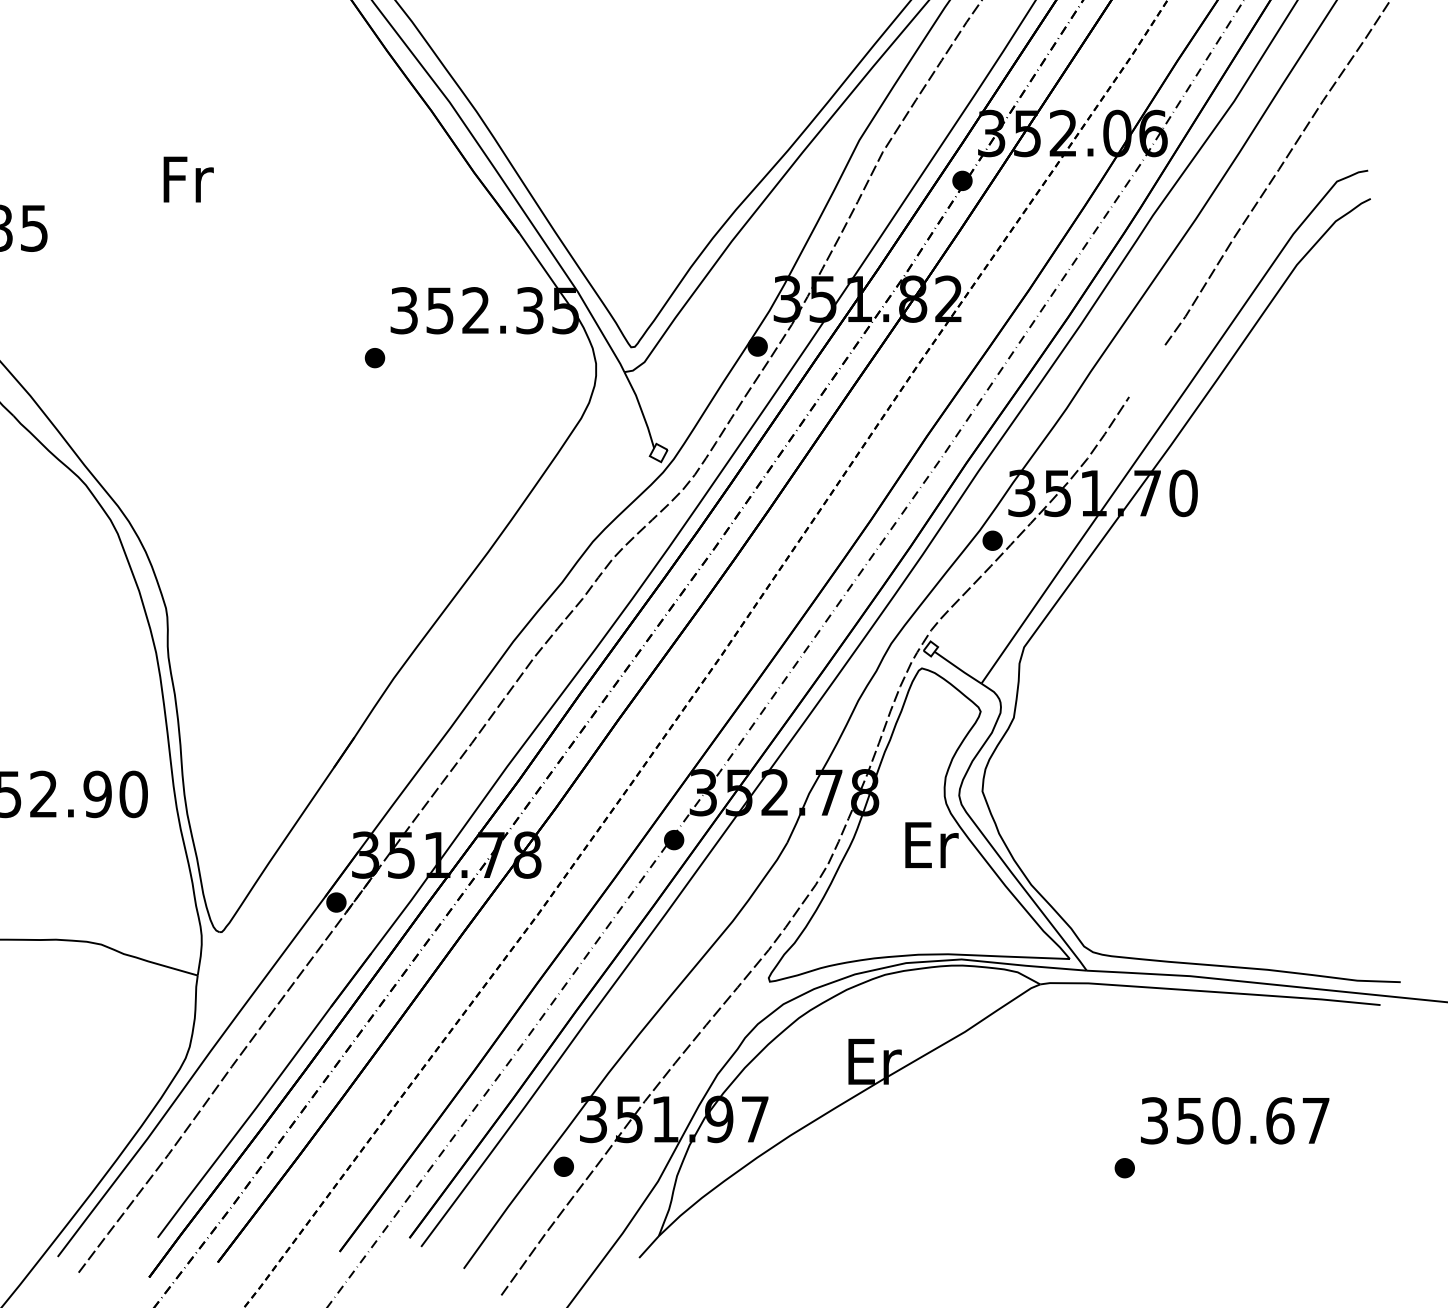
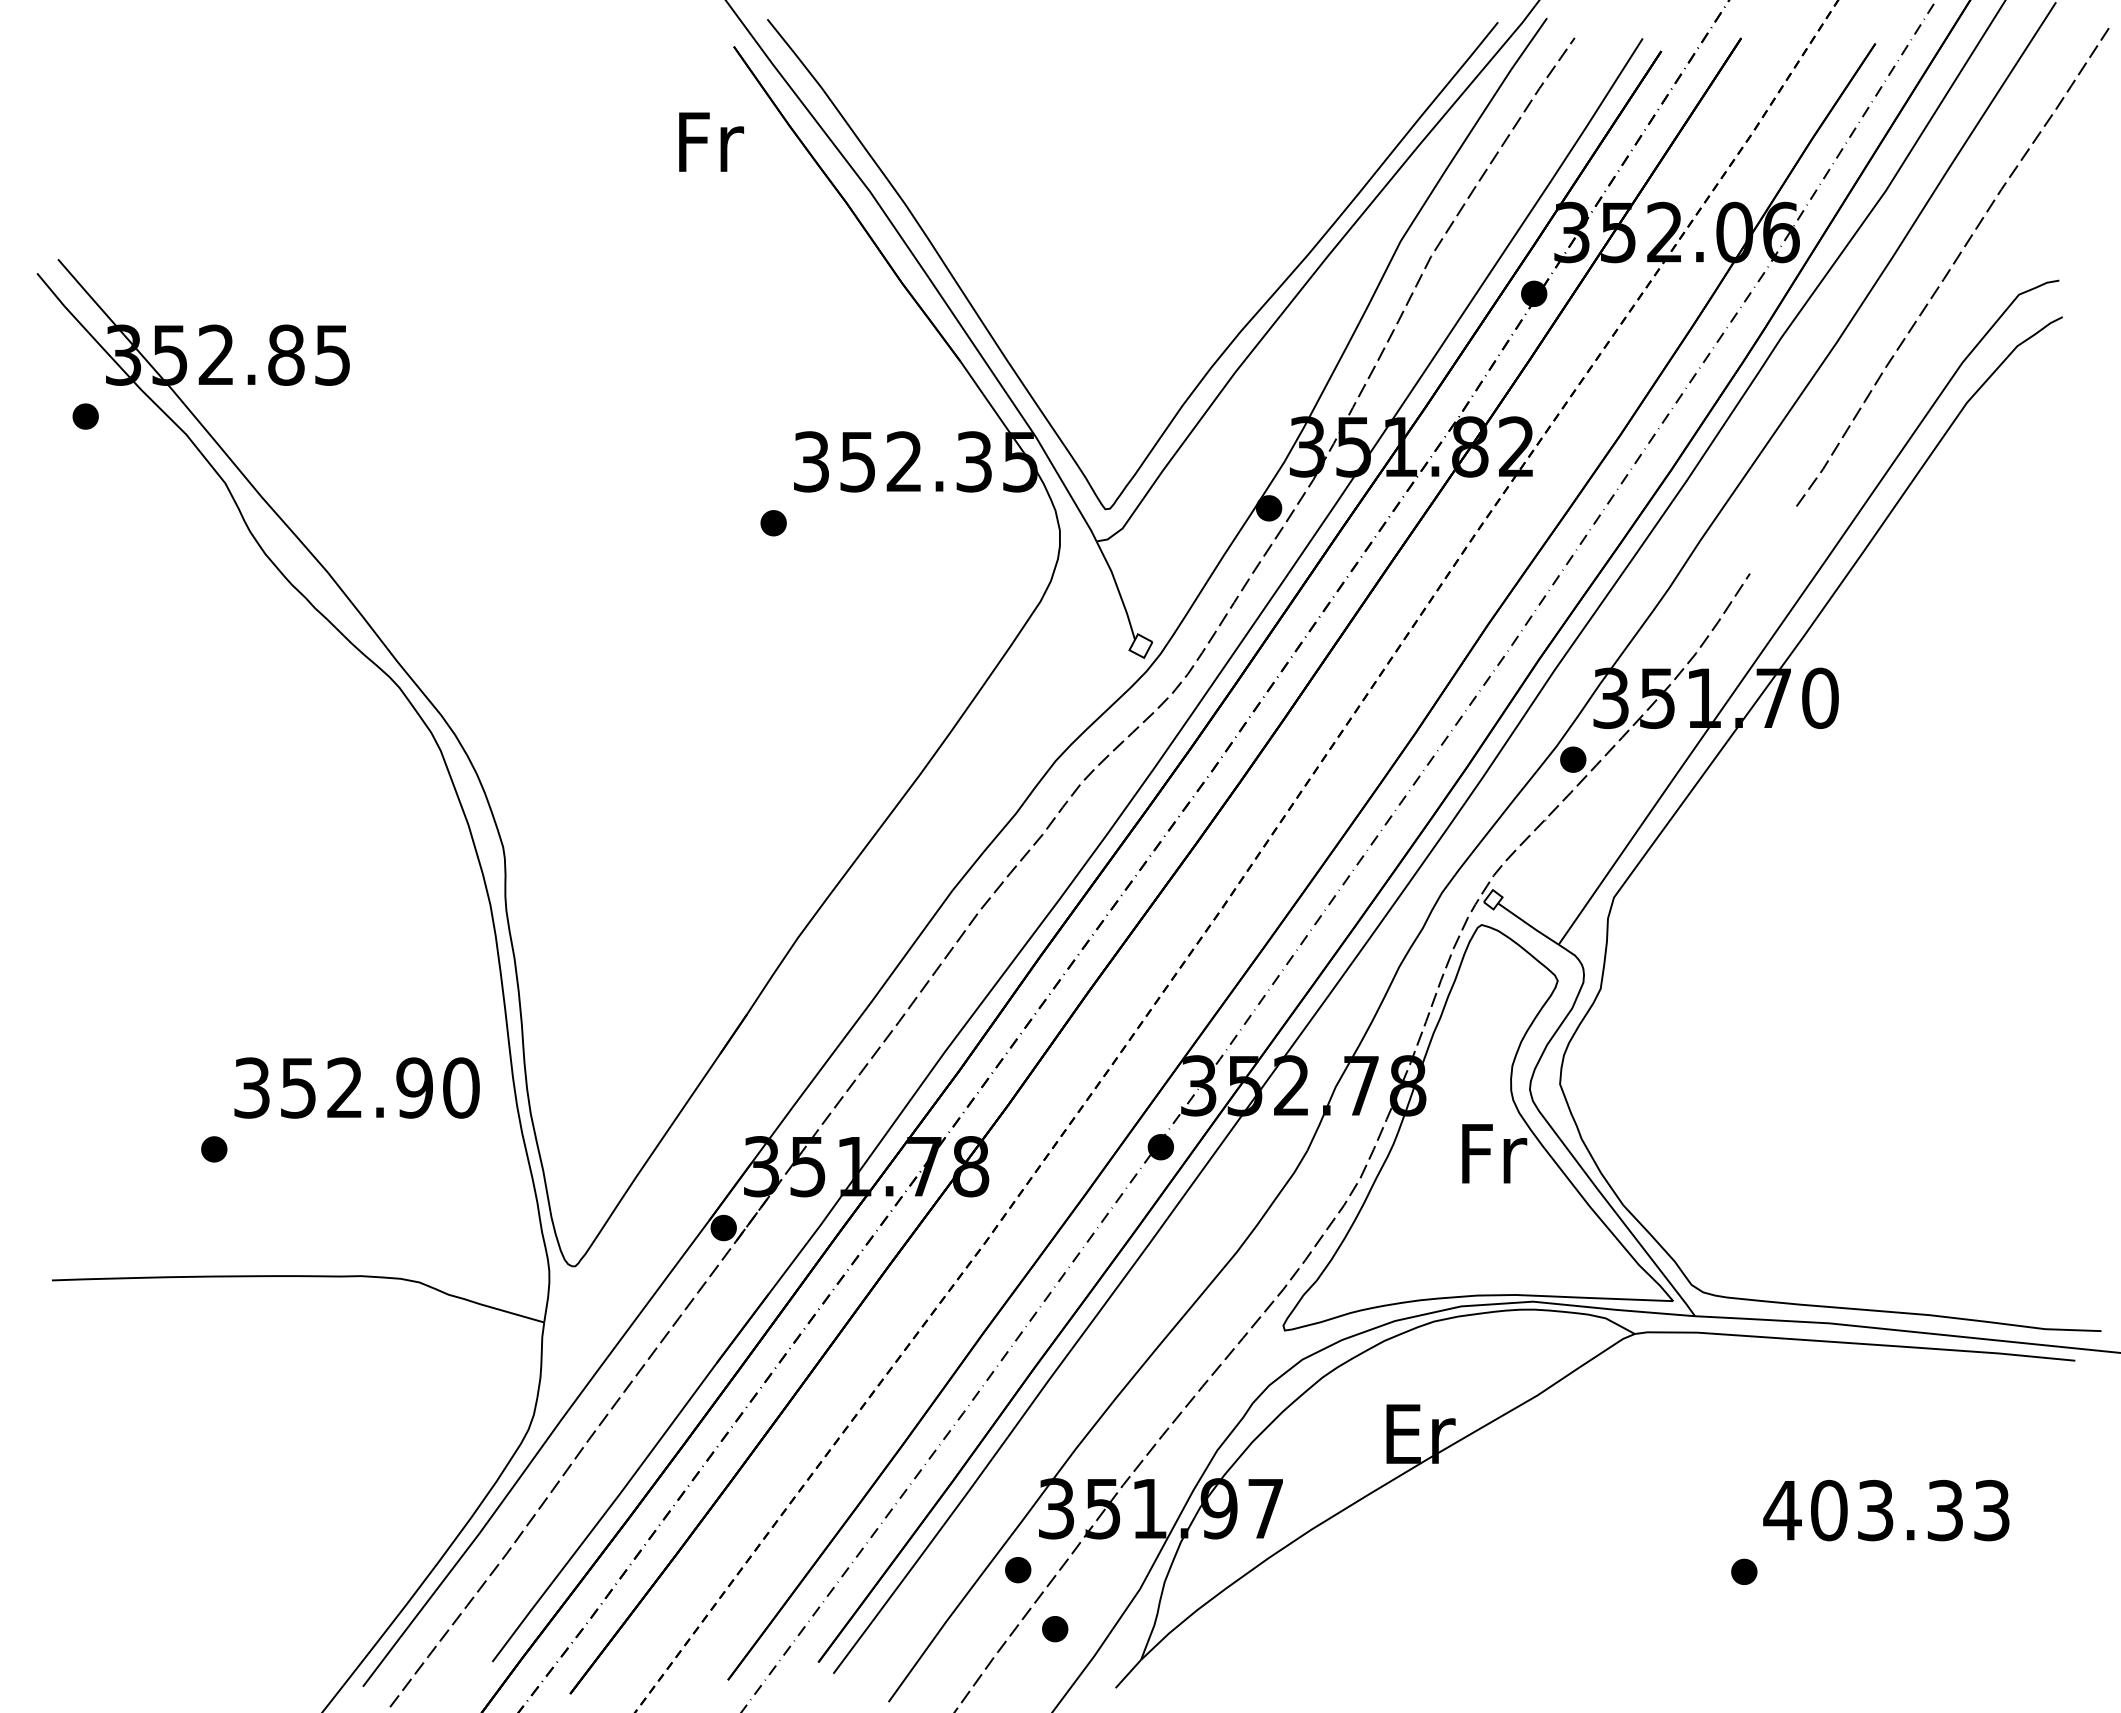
text: (188, 179) -> (711, 141), moved
text: (931, 844) -> (1494, 1153), Er -> Fr
text: (1234, 1120) -> (1886, 1510), 350.67 -> 403.33
part: (592, 1212) -> (1055, 1629), added

